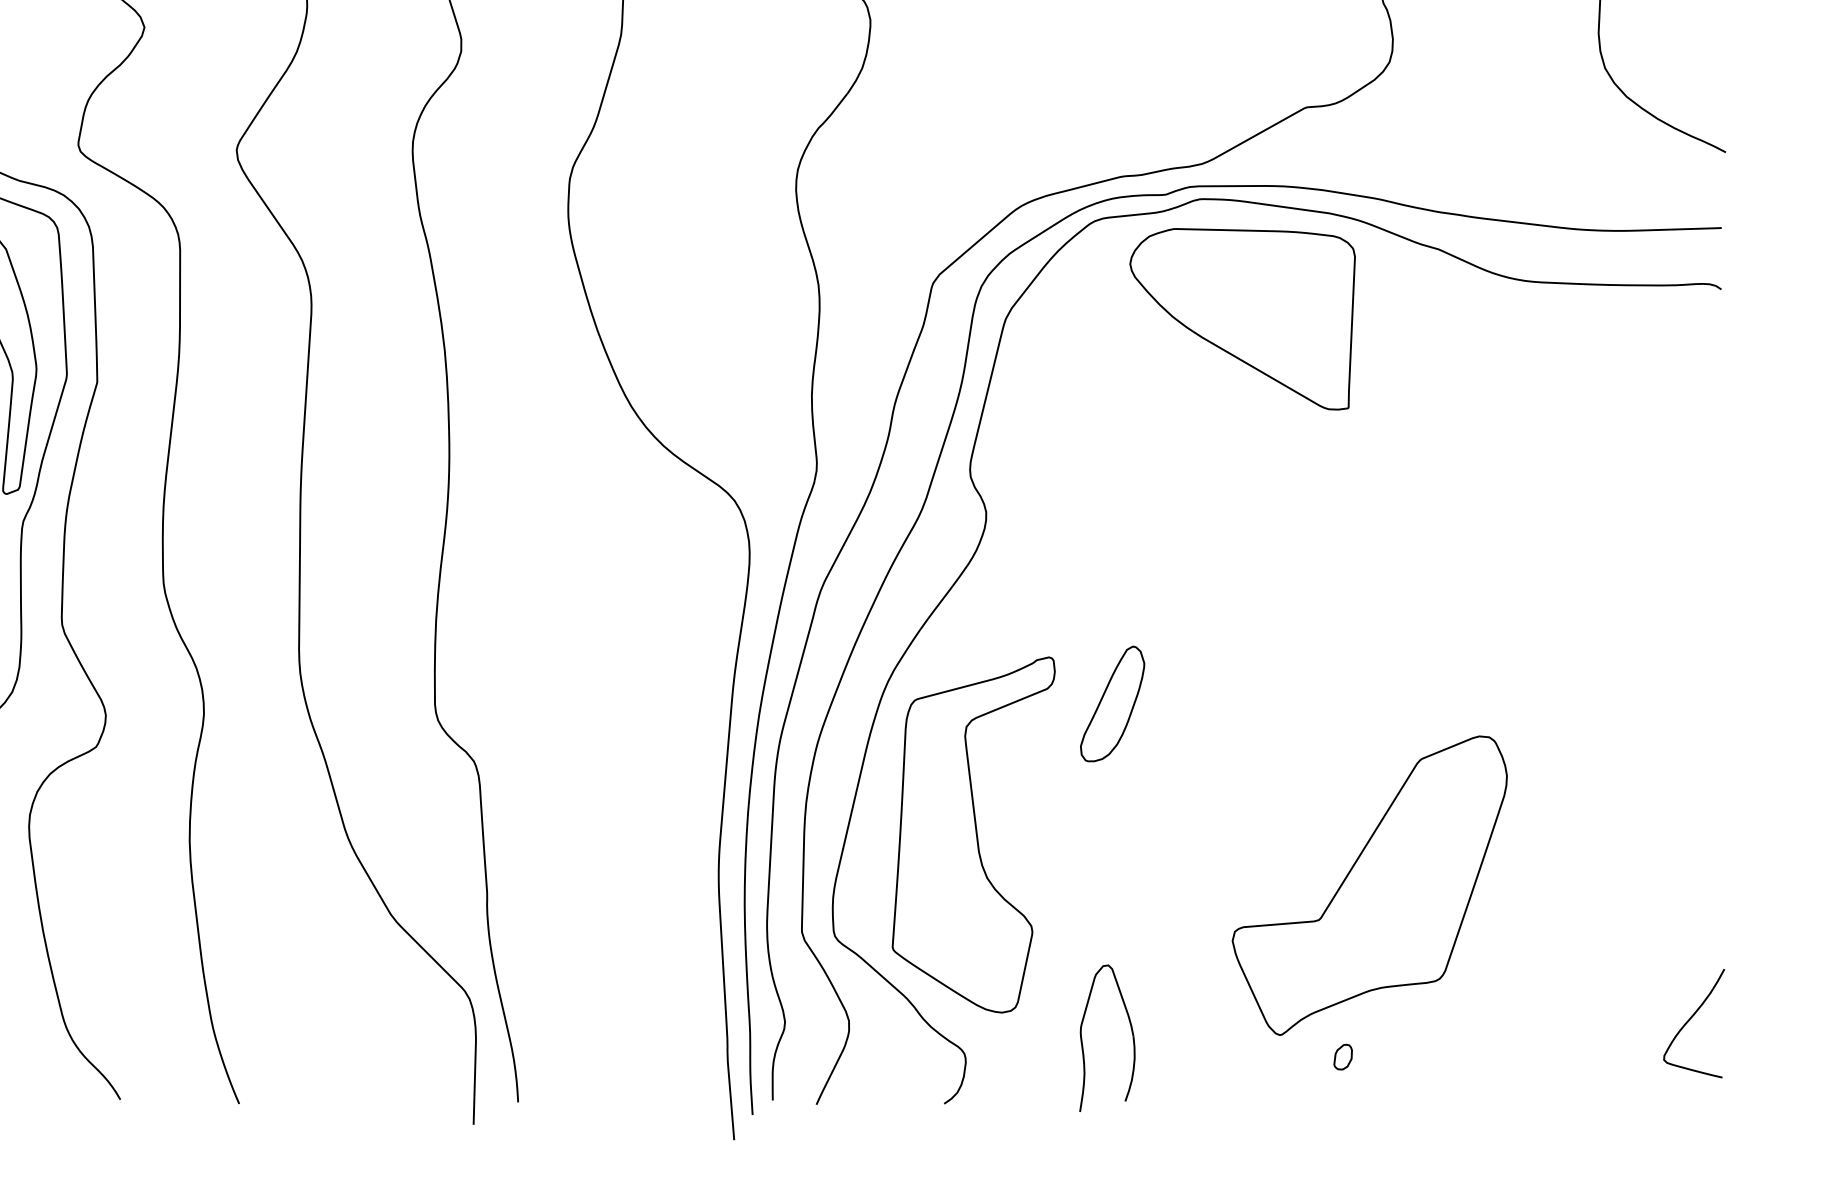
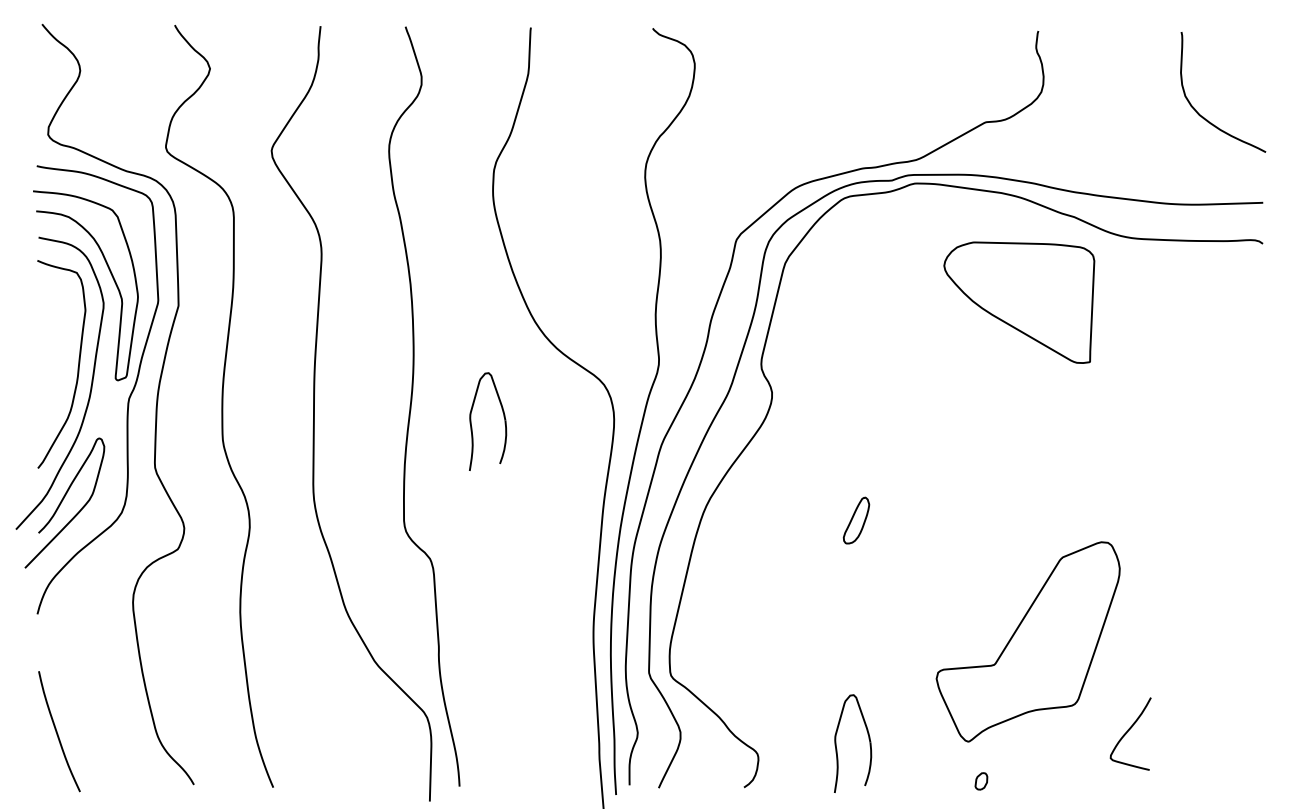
part: (1242, 318) -> (1019, 302), moved
part: (583, 549) -> (503, 417), added
part: (1112, 703) -> (856, 520), size x0.6
part: (973, 834) -> (763, 607), removed
curve: (1690, 1019) -> (1128, 731), moved
part: (1343, 1057) -> (981, 781), moved

